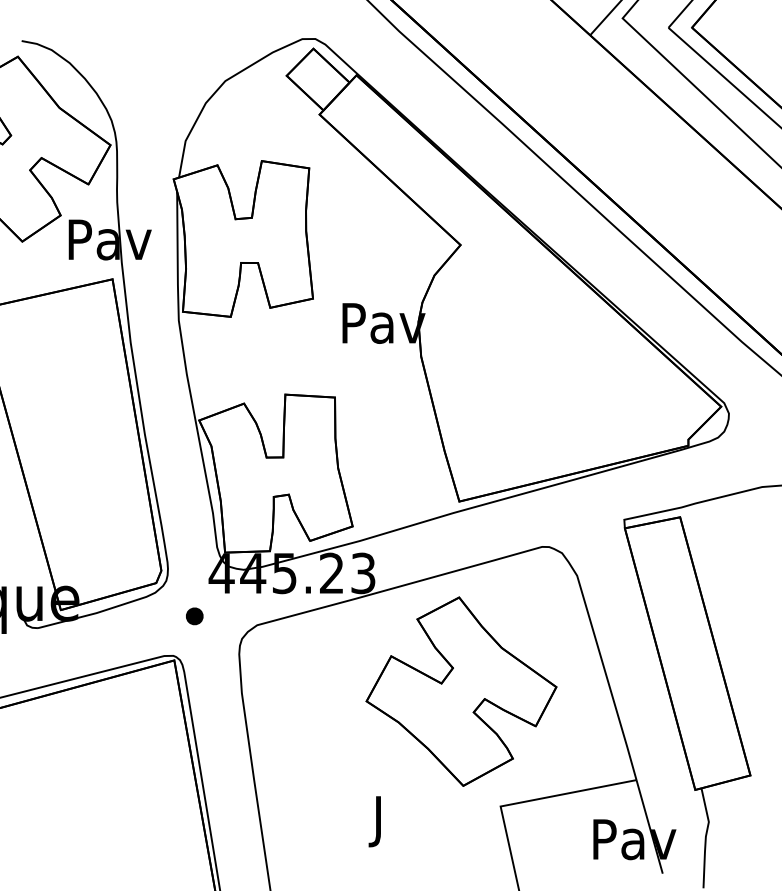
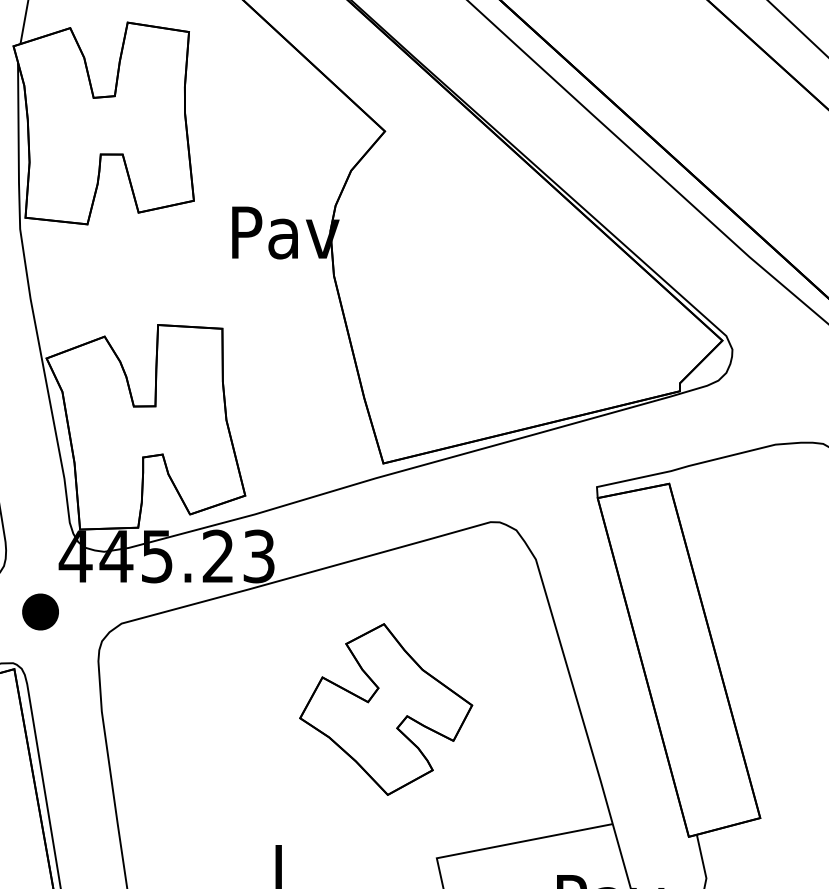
part: (194, 616) -> (40, 612), size x1.6
part: (461, 691) -> (386, 709), size x0.7

